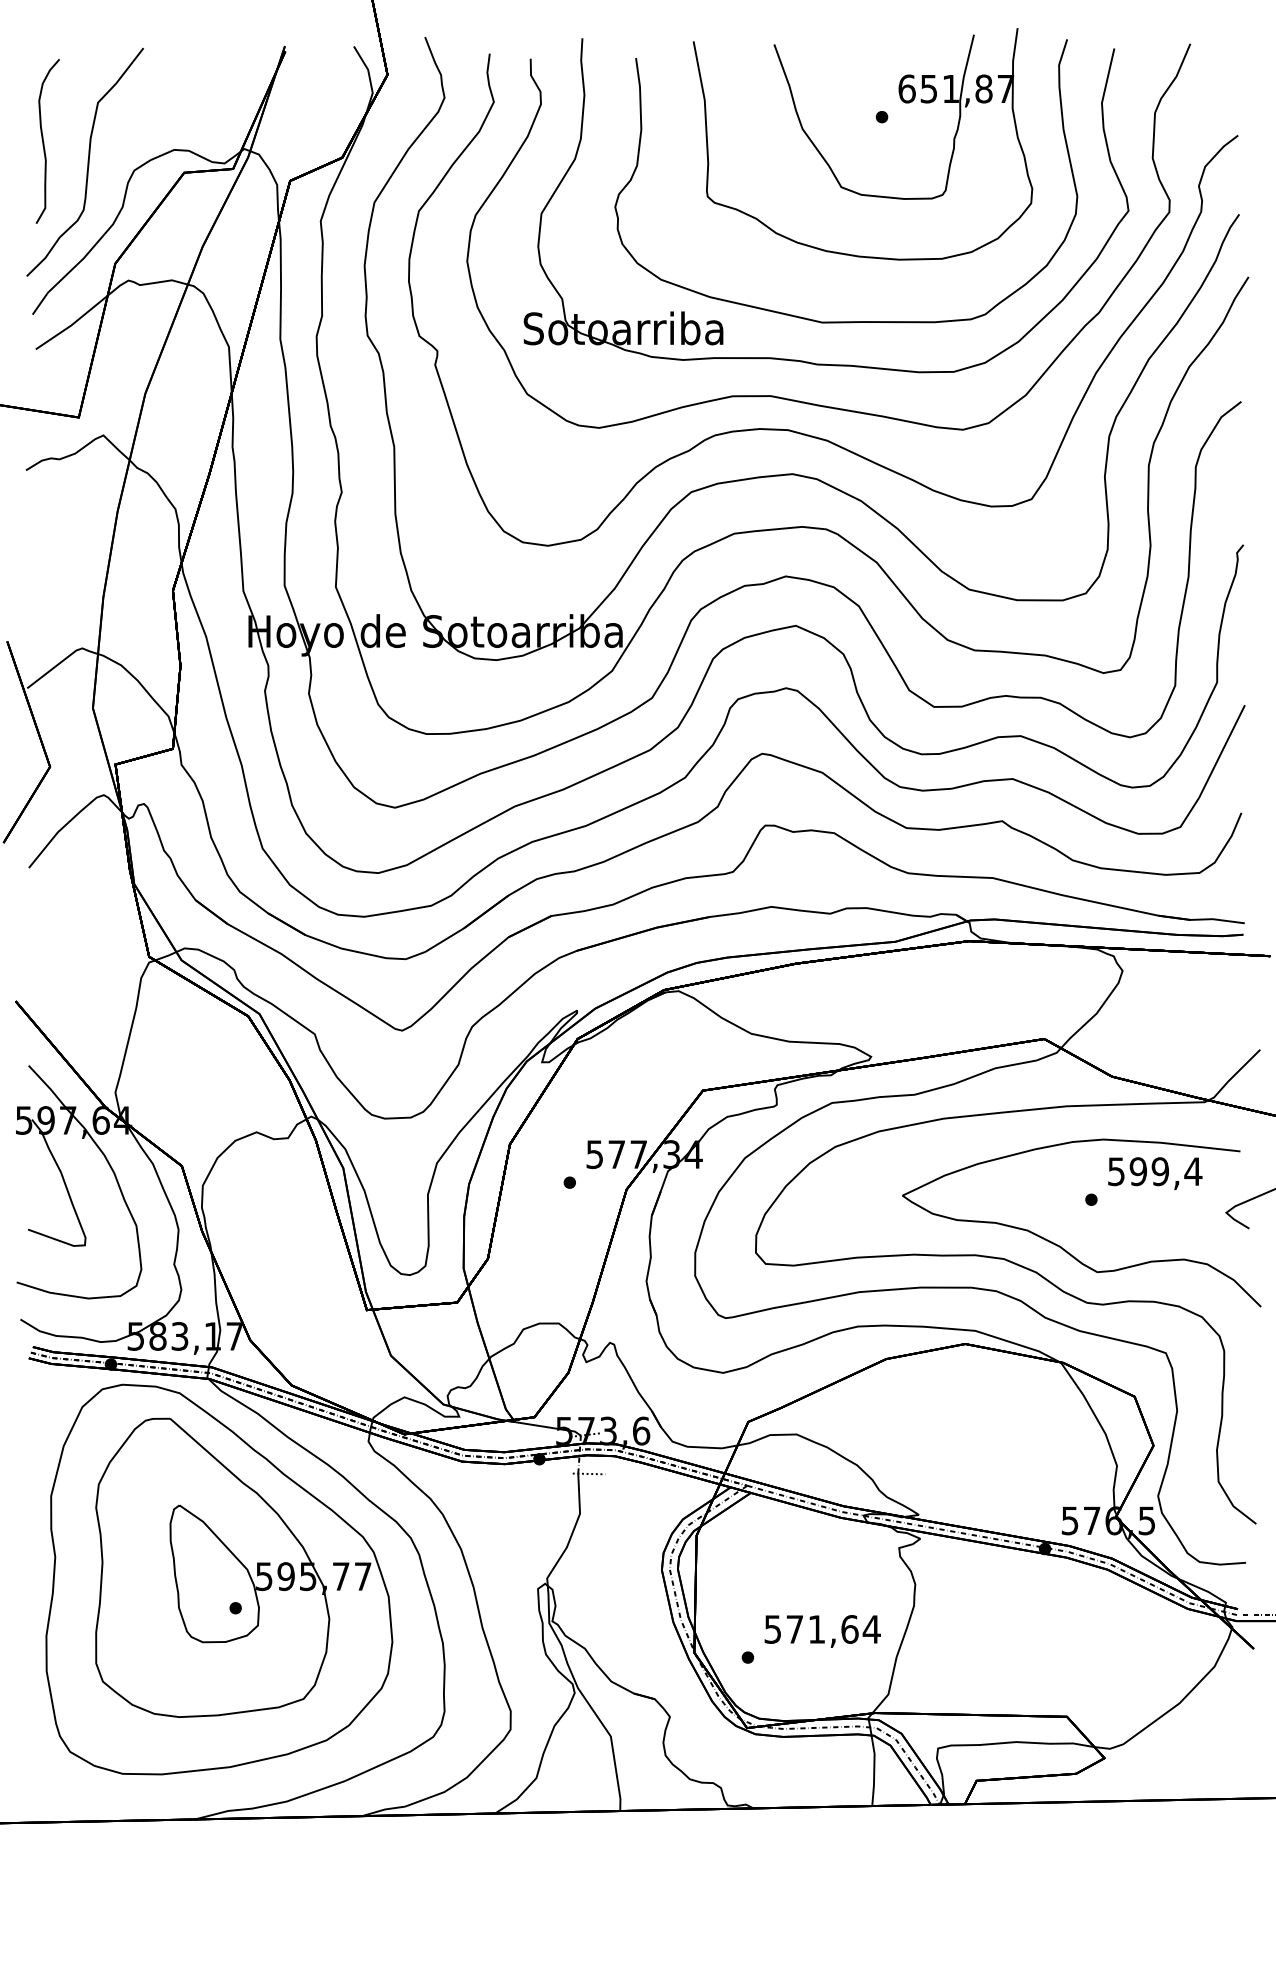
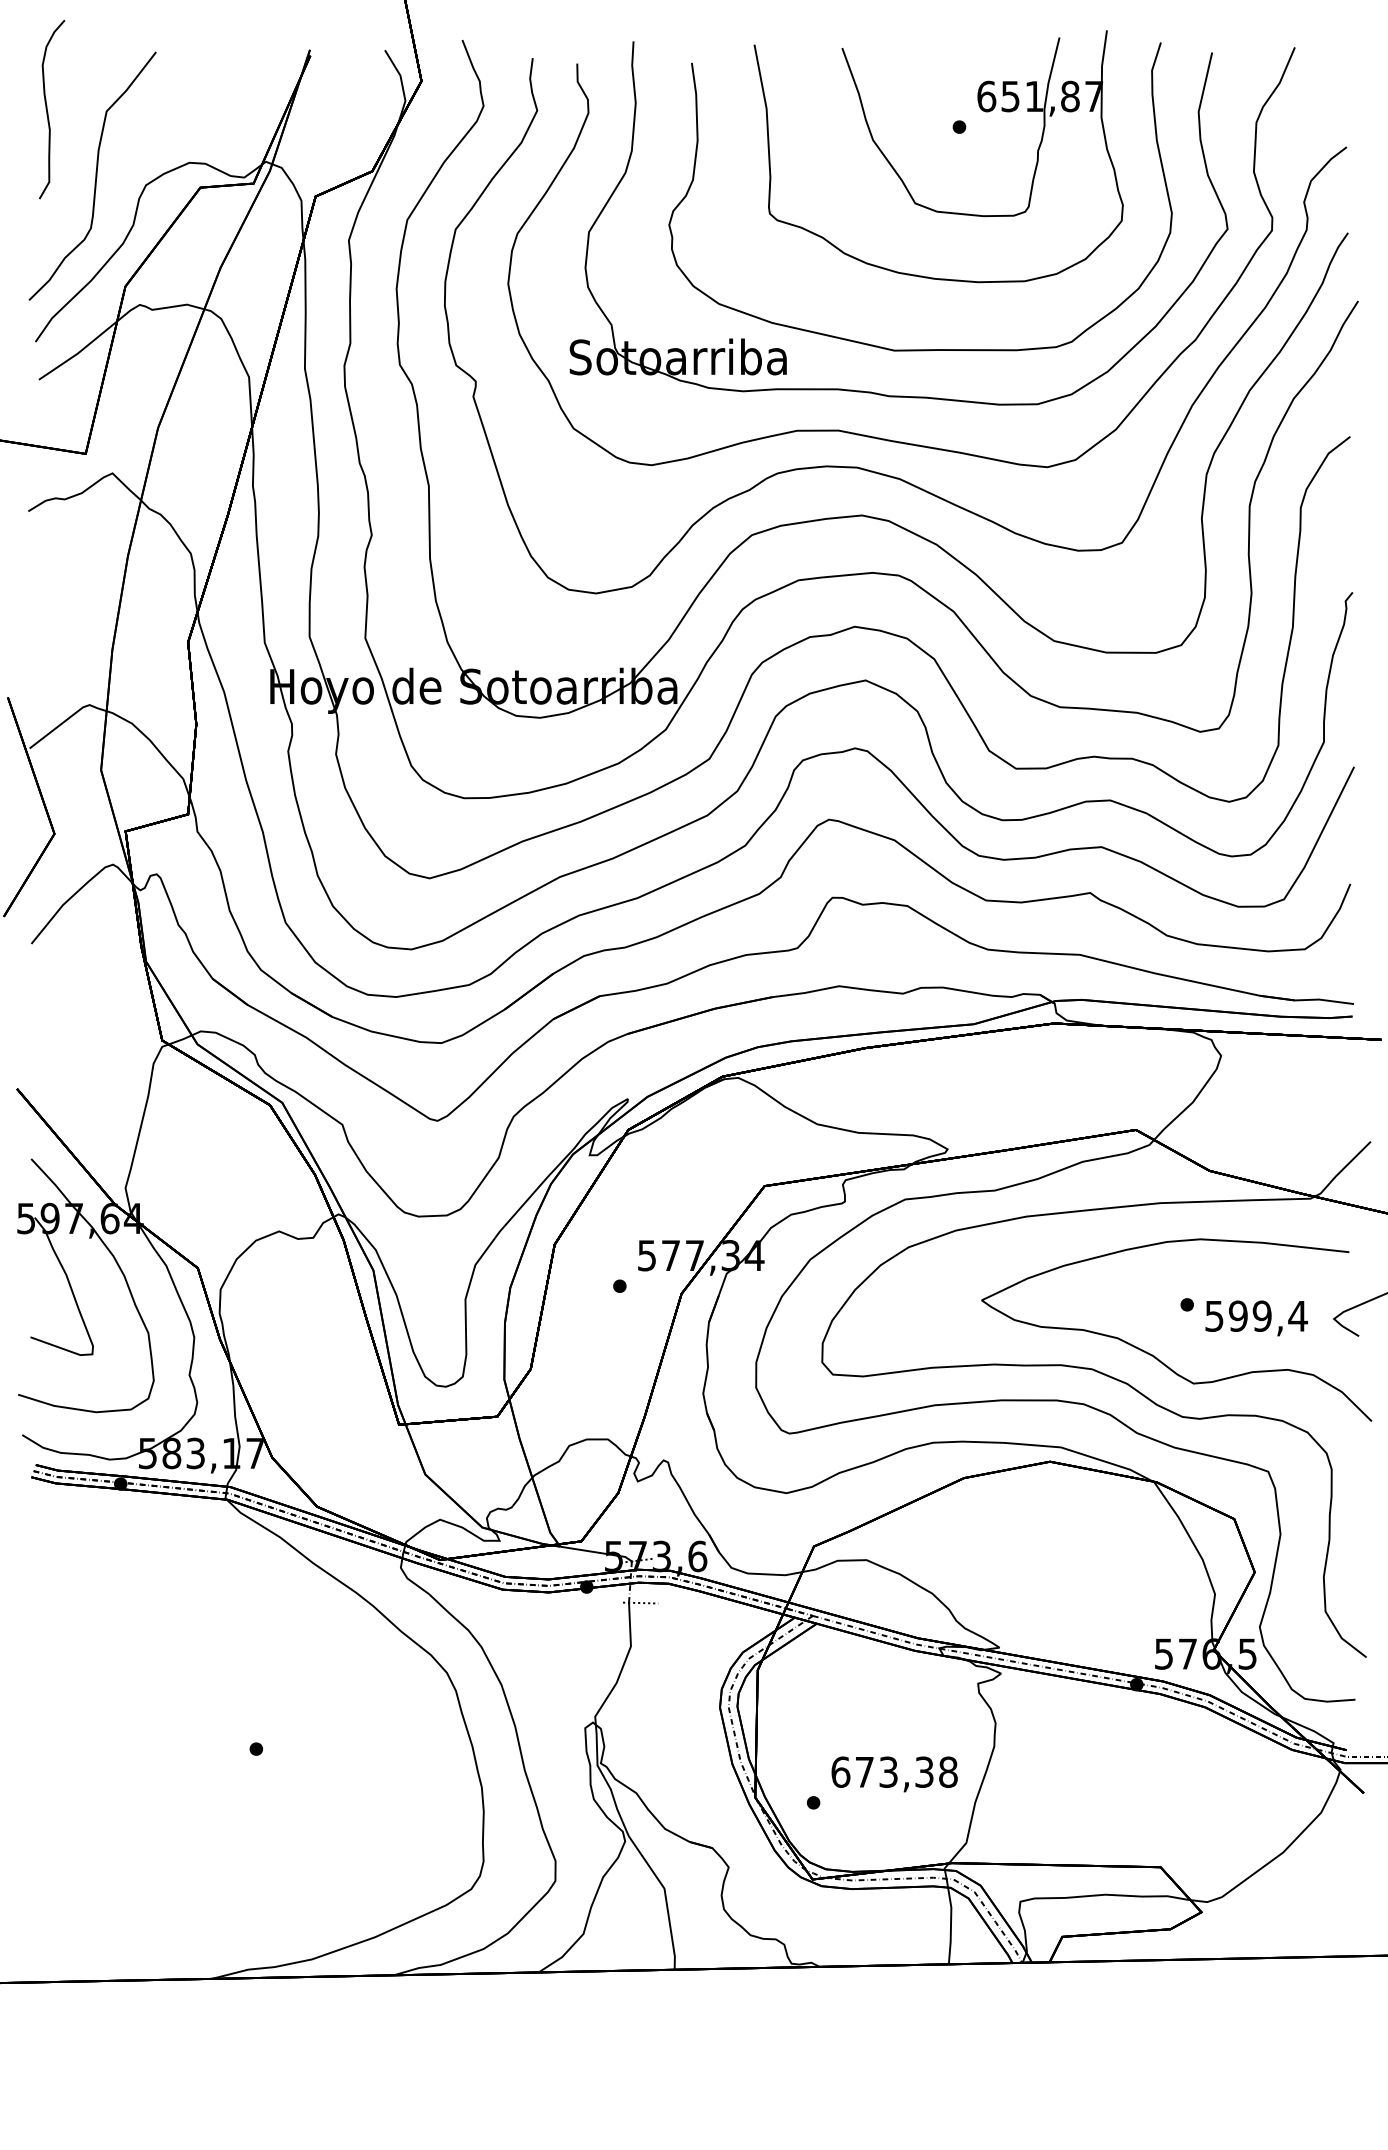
curve: (43, 141) -> (47, 109), moved
text: (1155, 1173) -> (1256, 1318), moved
part: (219, 1579) -> (238, 1717), removed
text: (822, 1628) -> (894, 1771), 571,64 -> 673,38

